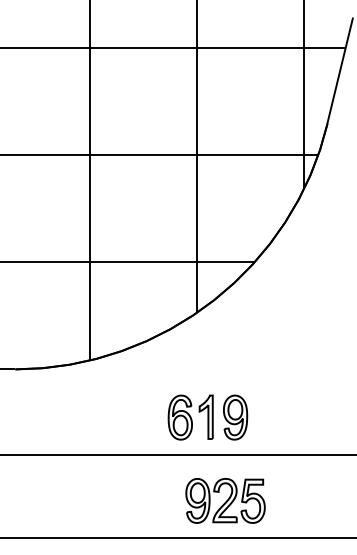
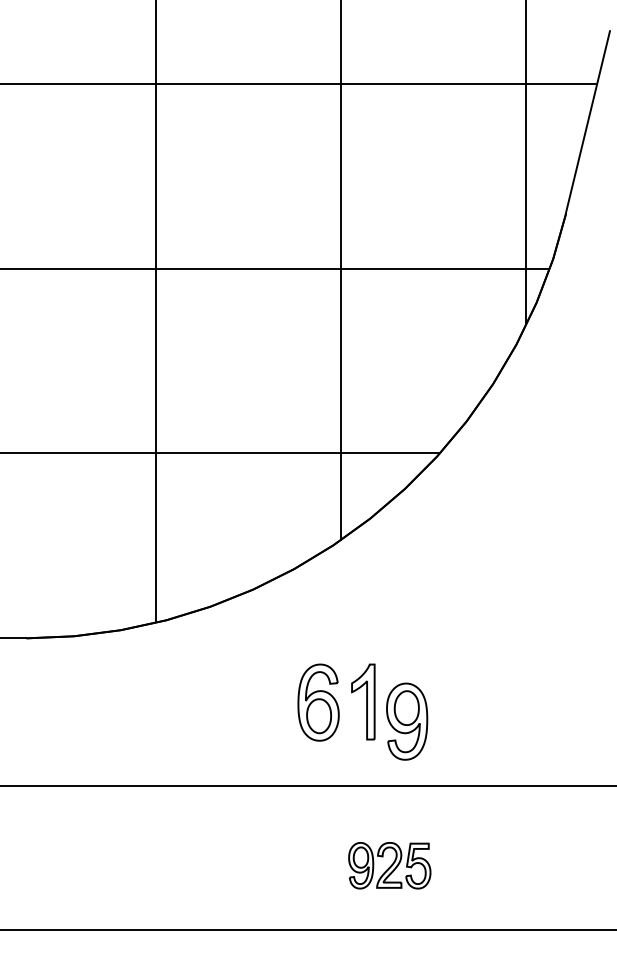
part: (190, 417) -> (336, 702), moved
part: (225, 500) -> (389, 864), size x0.6

